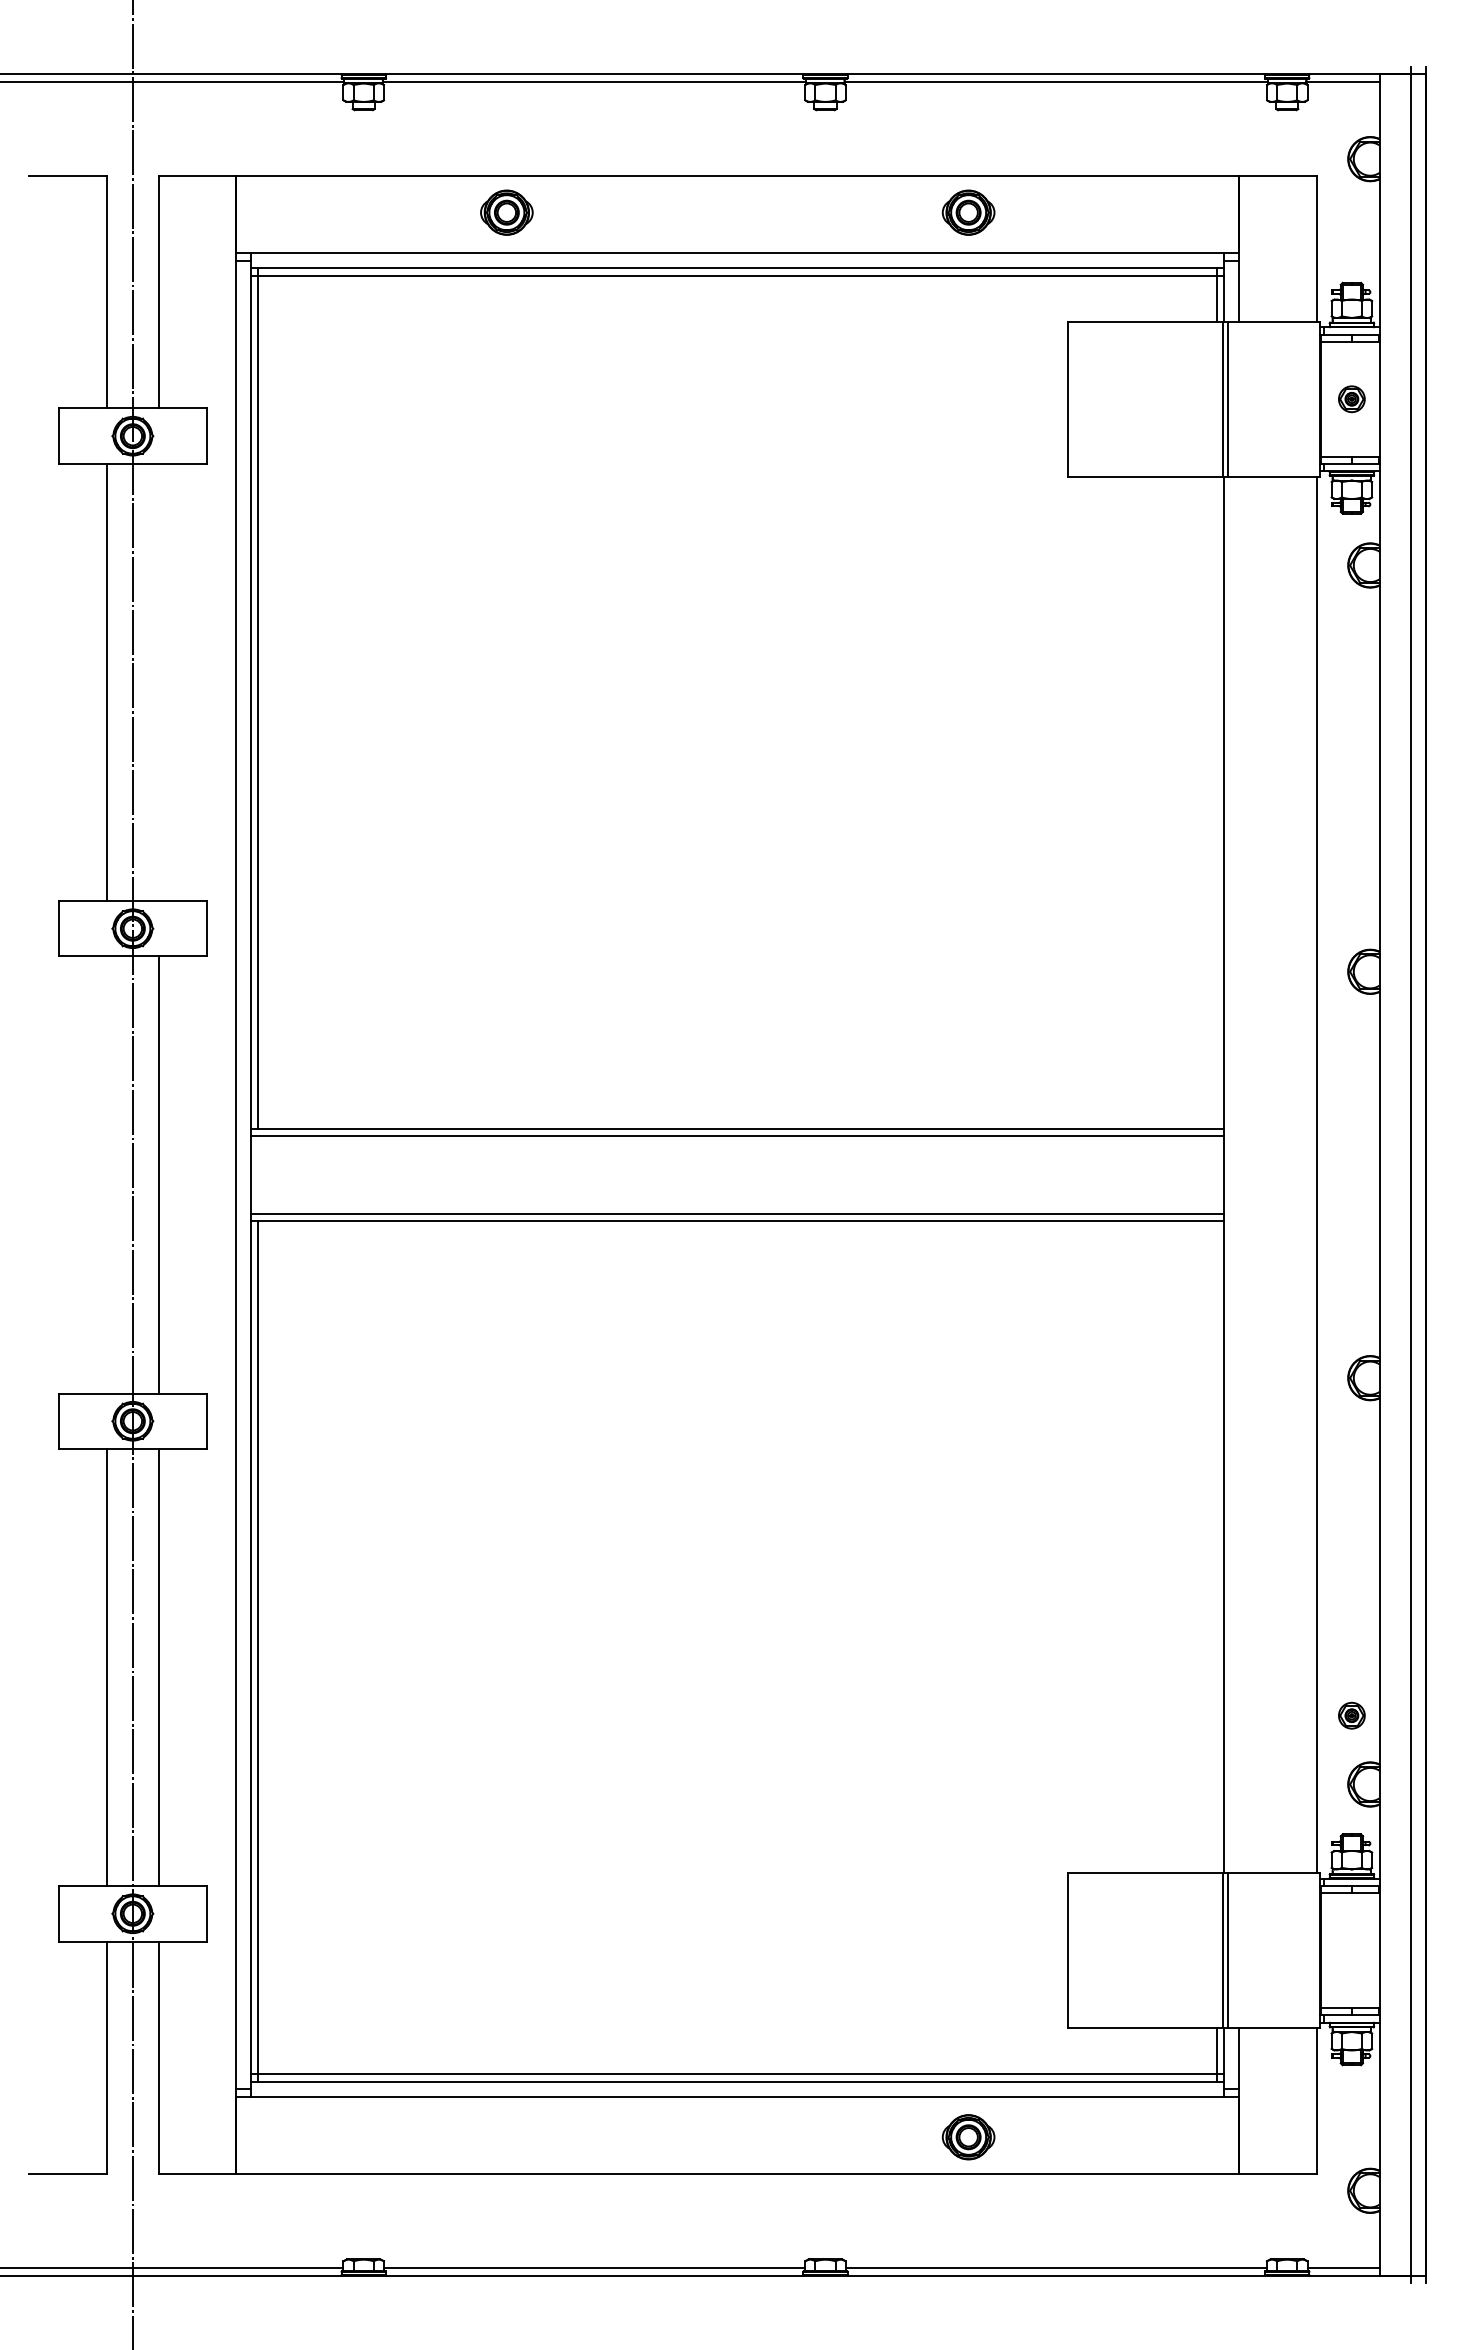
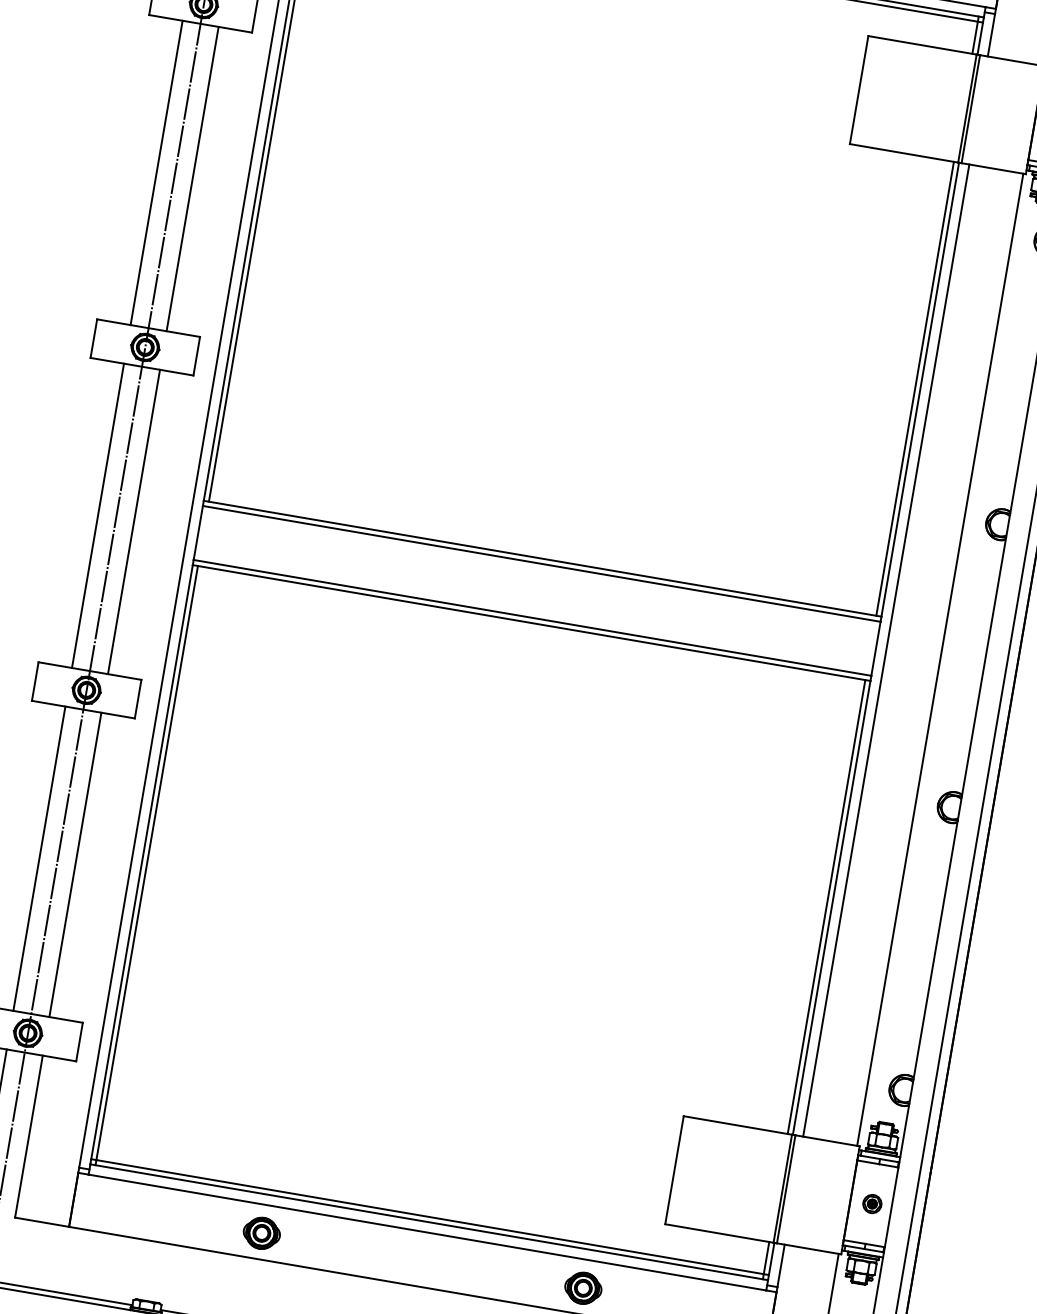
line: (158, 682) -> (192, 179), added
line: (1217, 802) -> (915, 388), added
line: (107, 1174) -> (98, 515), added
line: (1239, 1174) -> (886, 650), added
line: (1217, 1547) -> (826, 907), added
part: (1351, 1715) -> (872, 1203), moved
part: (506, 2137) -> (261, 1233), added

